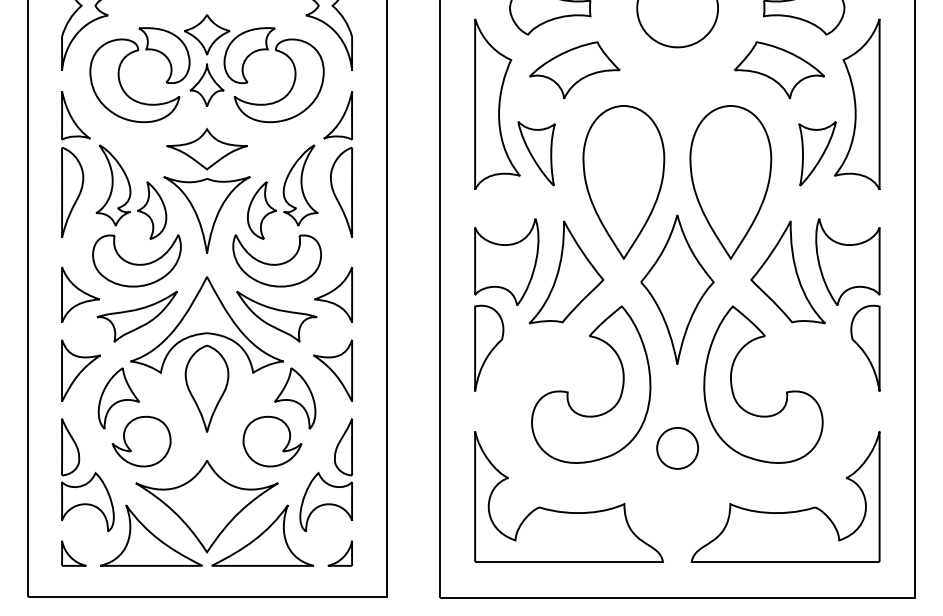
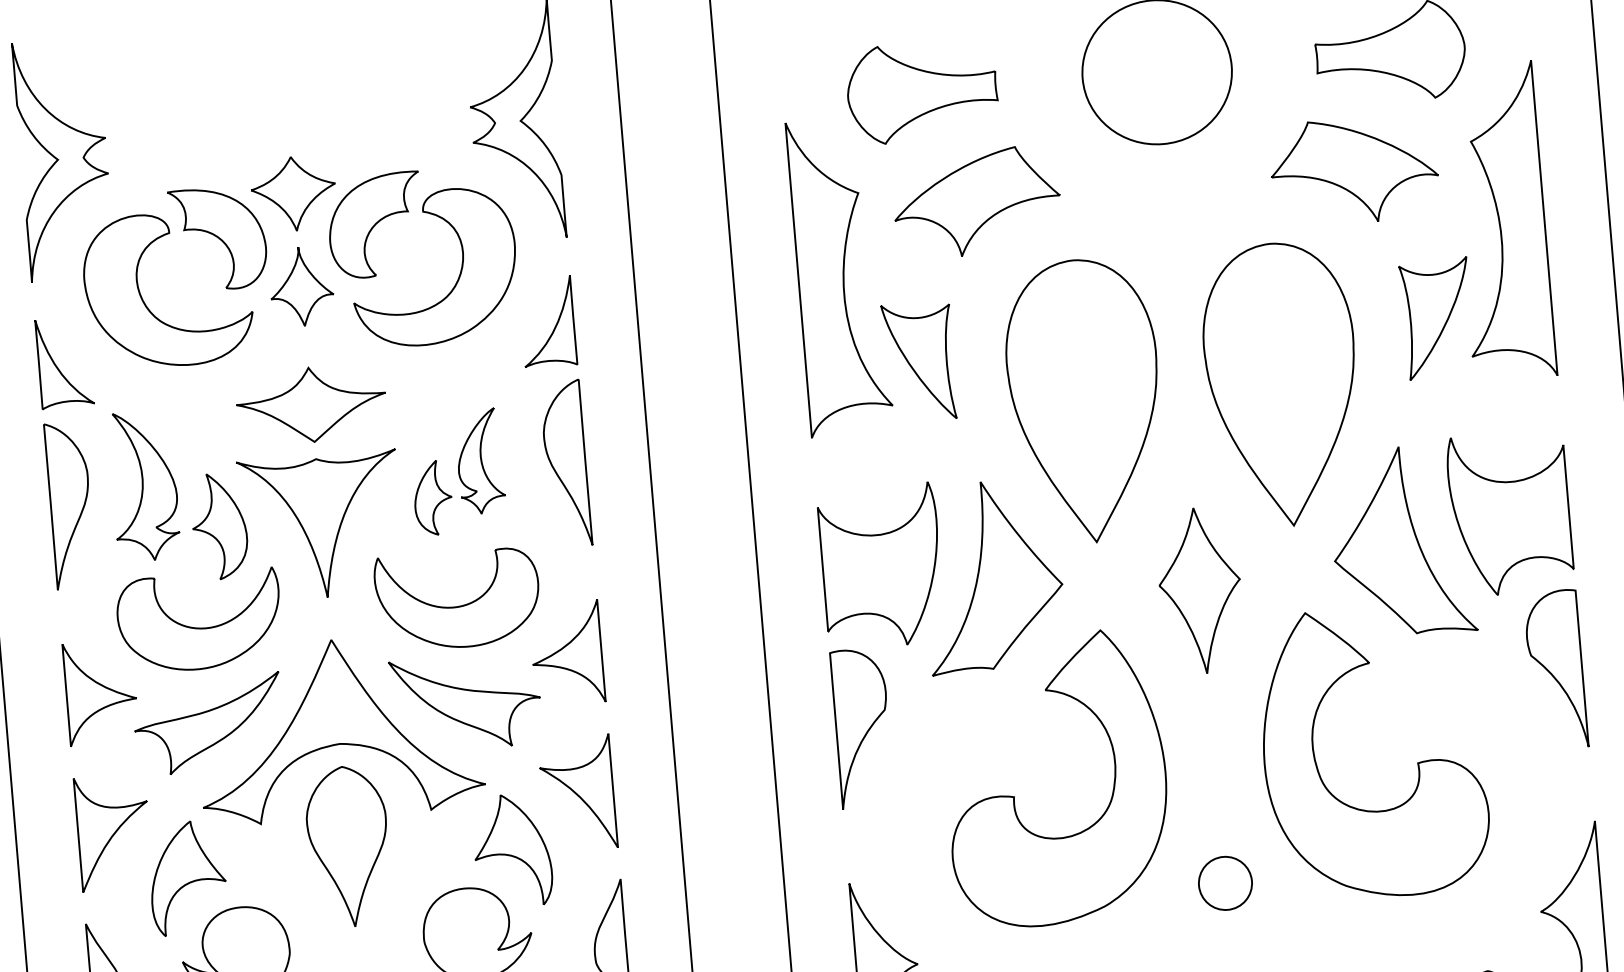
part: (282, 191) -> (457, 470), size x0.7
part: (677, 289) -> (1200, 590), size x0.6
part: (677, 448) -> (1225, 883), size x0.7

